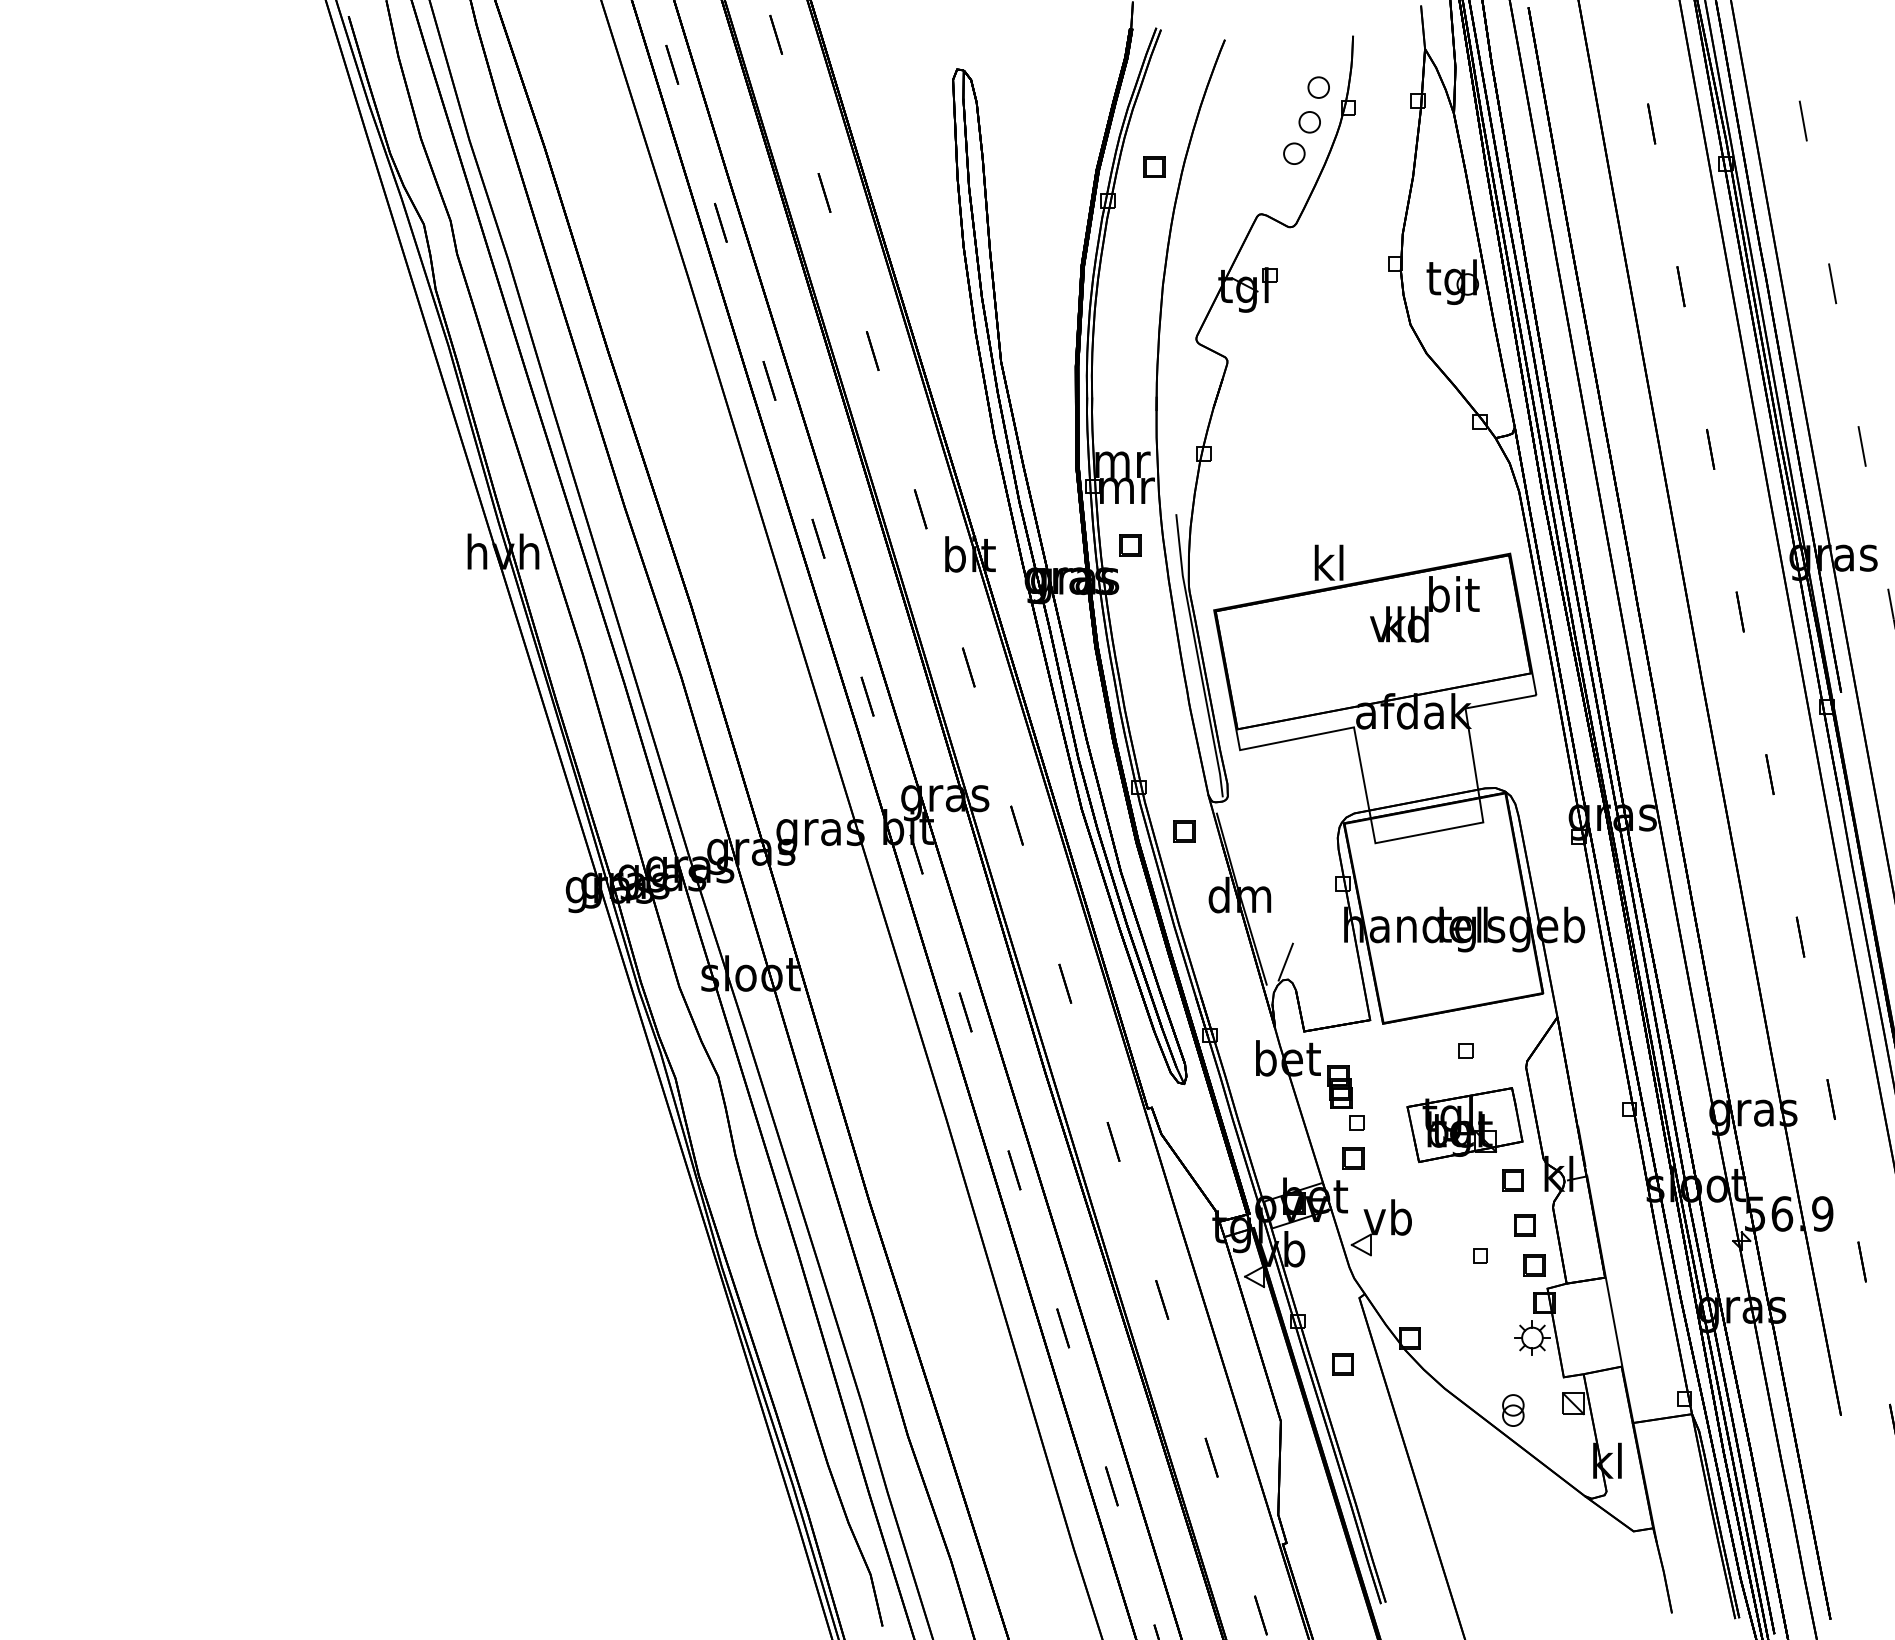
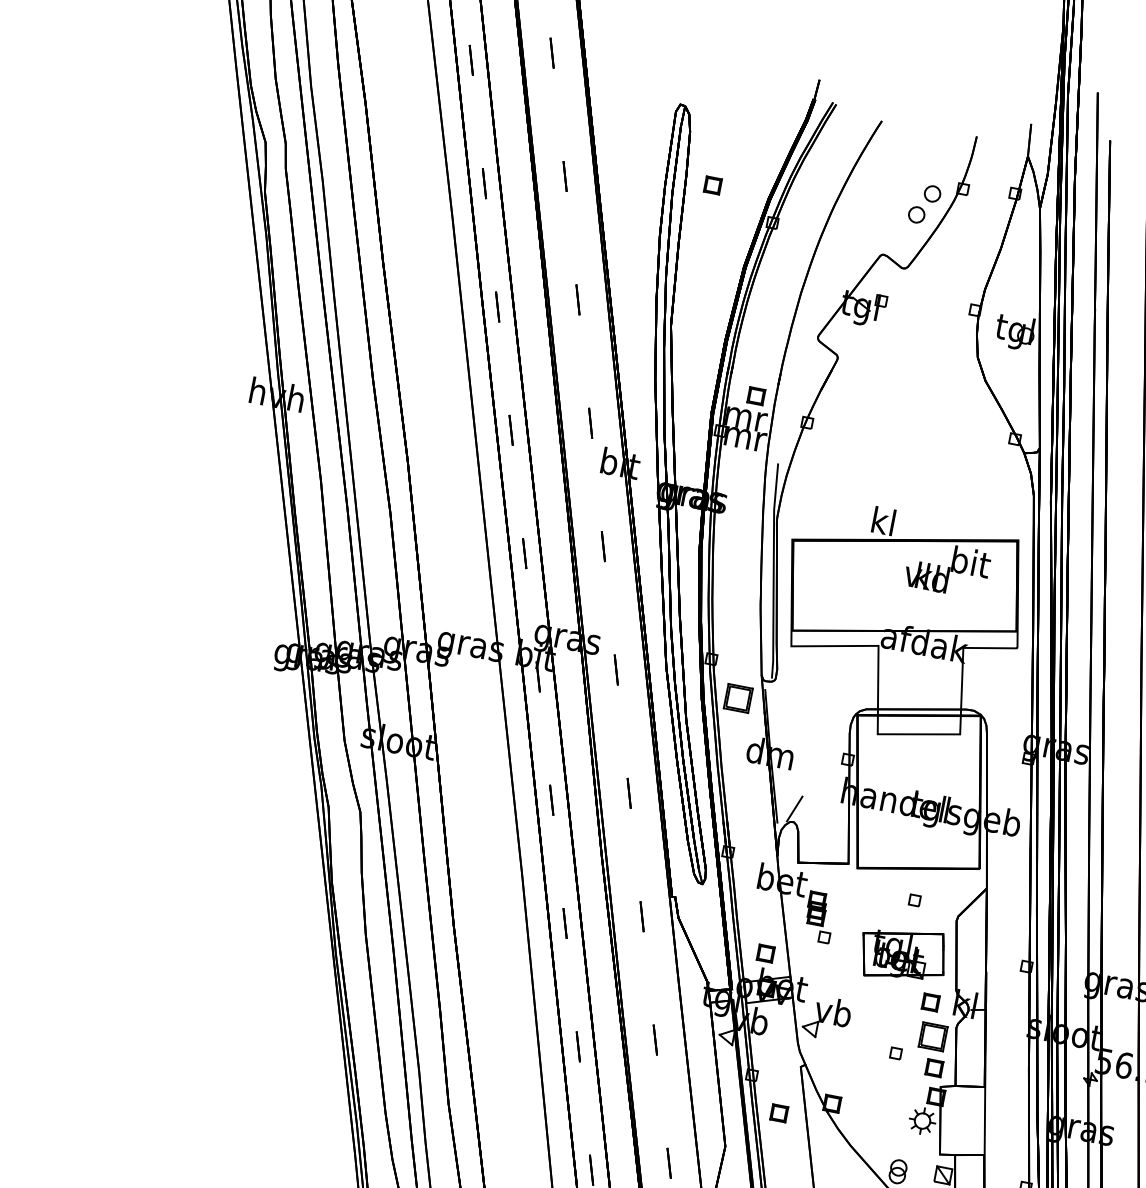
part: (1318, 87) -> (943, 169), removed
part: (1154, 166) -> (713, 185), moved
part: (1130, 545) -> (756, 395), moved
part: (1184, 831) -> (738, 698), size x1.6
part: (1353, 1158) -> (765, 953), moved
part: (1524, 1225) -> (932, 1037), size x1.6

